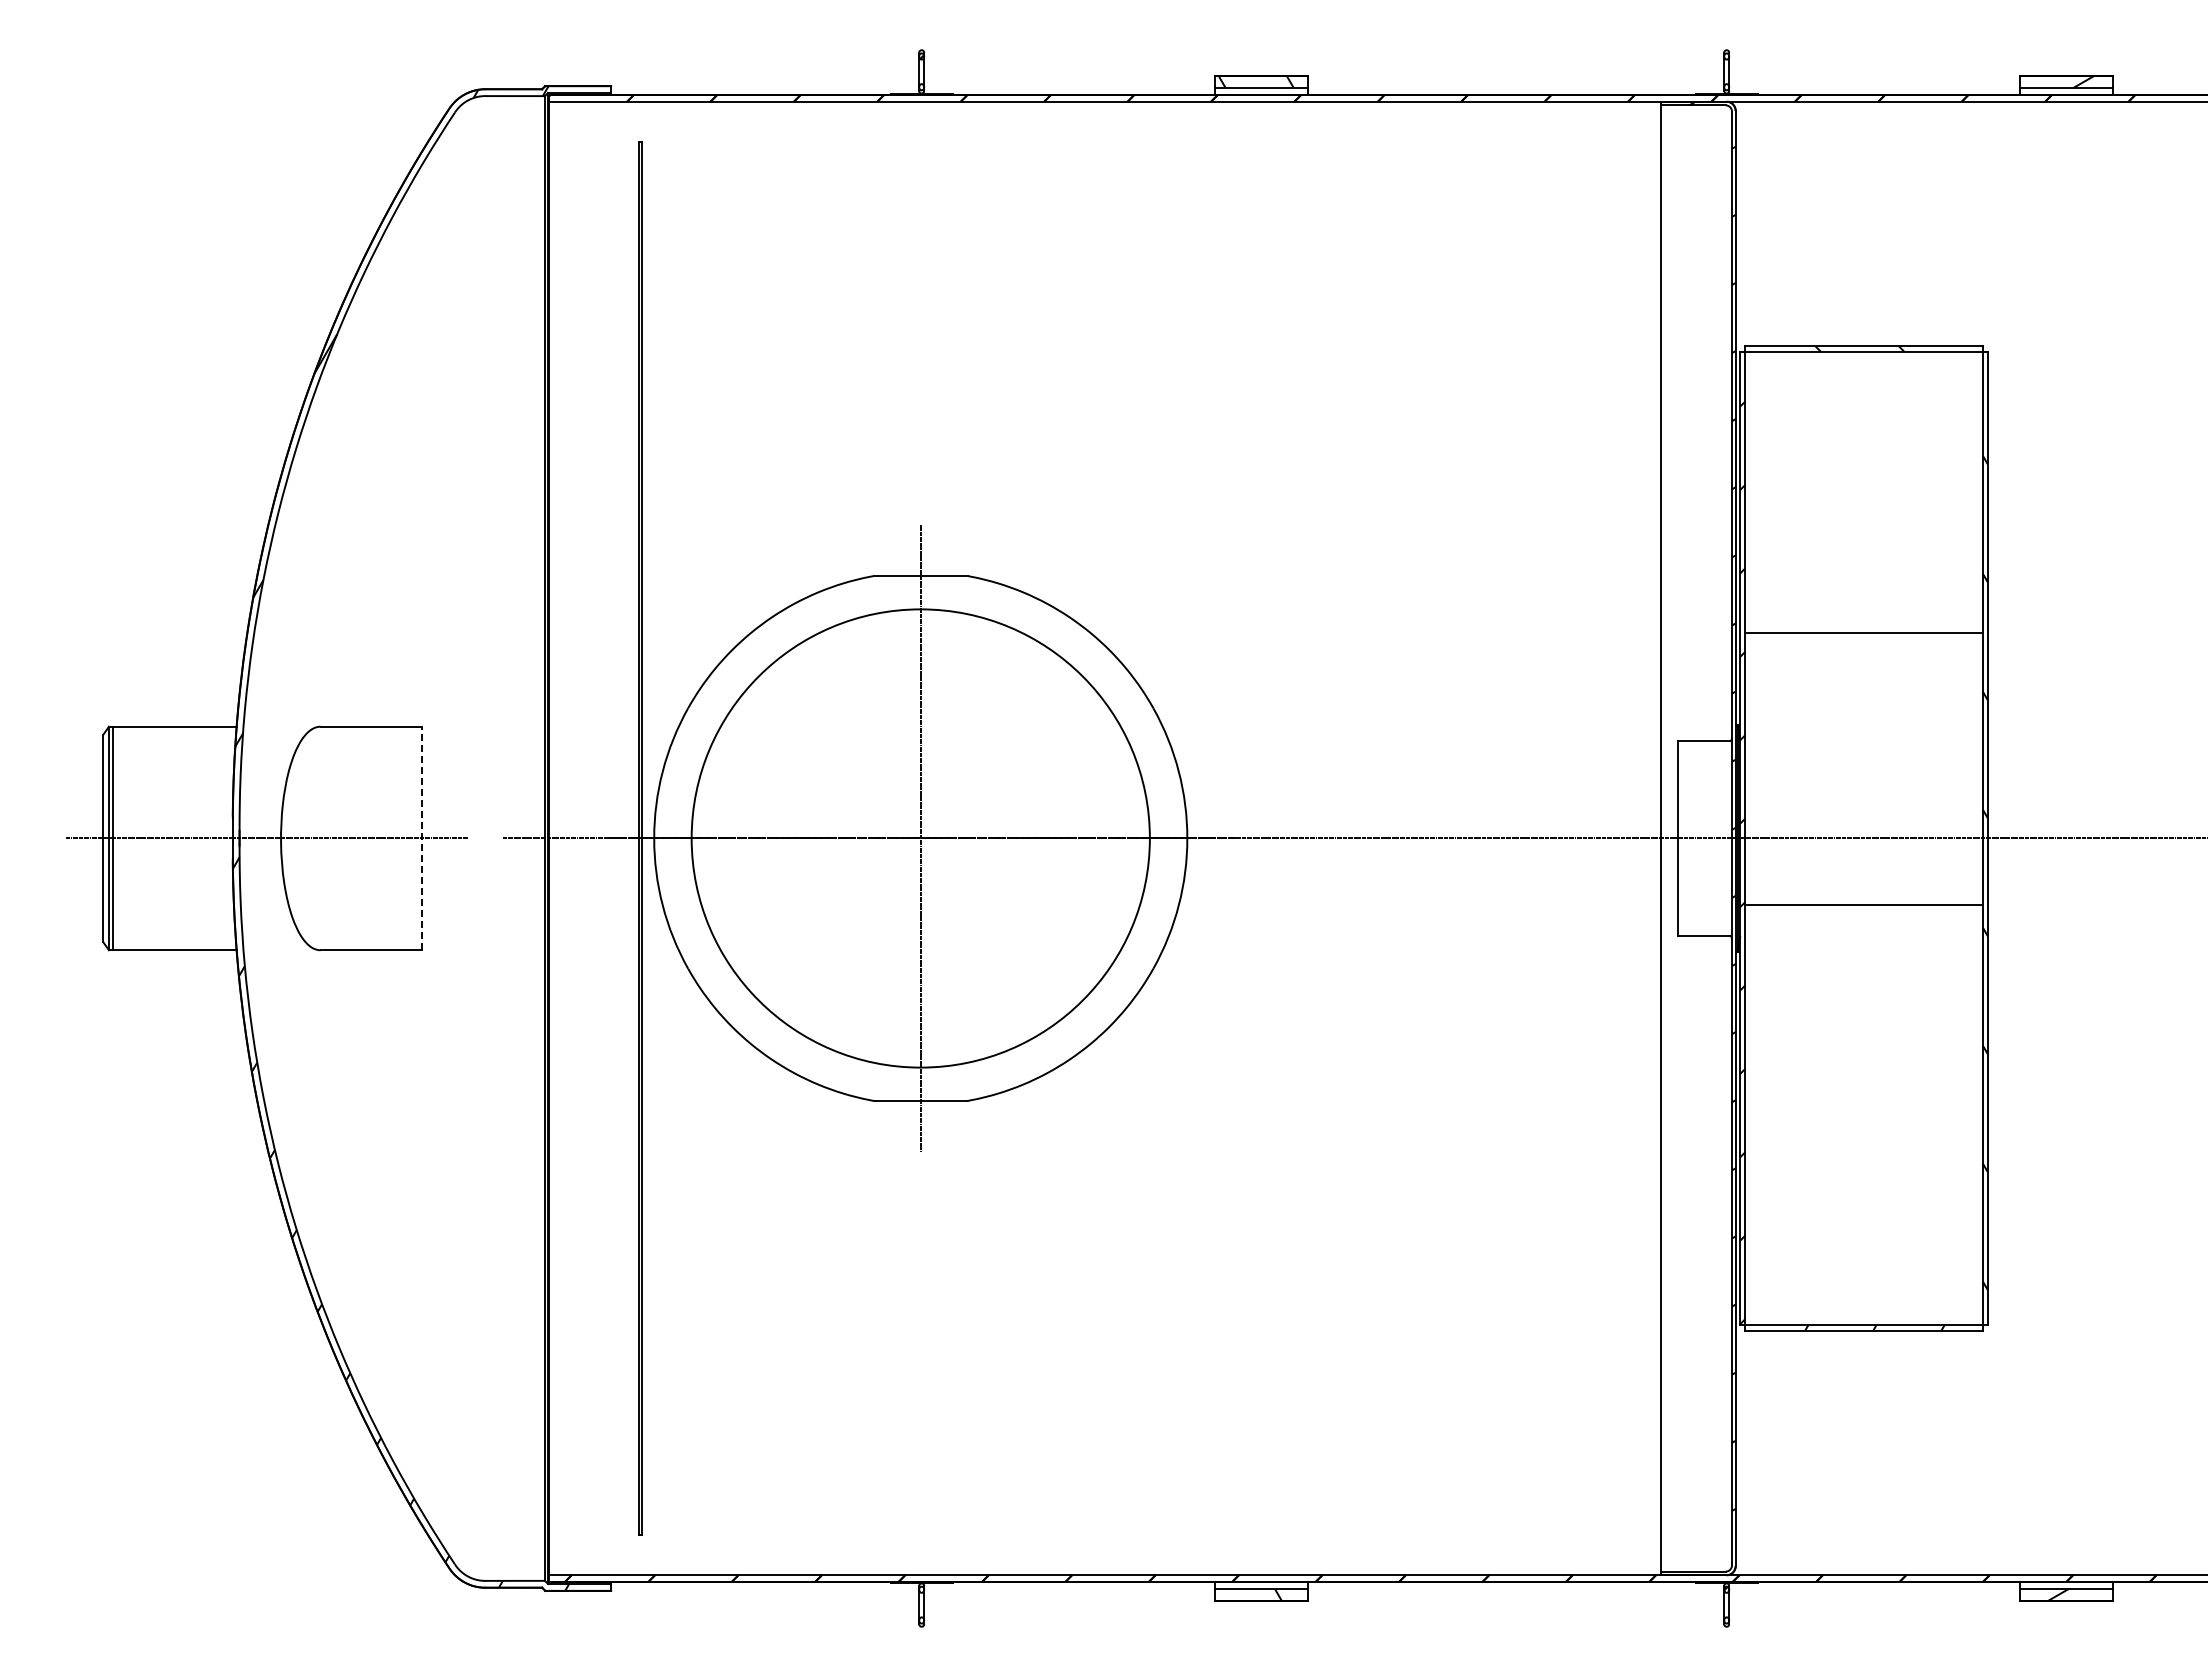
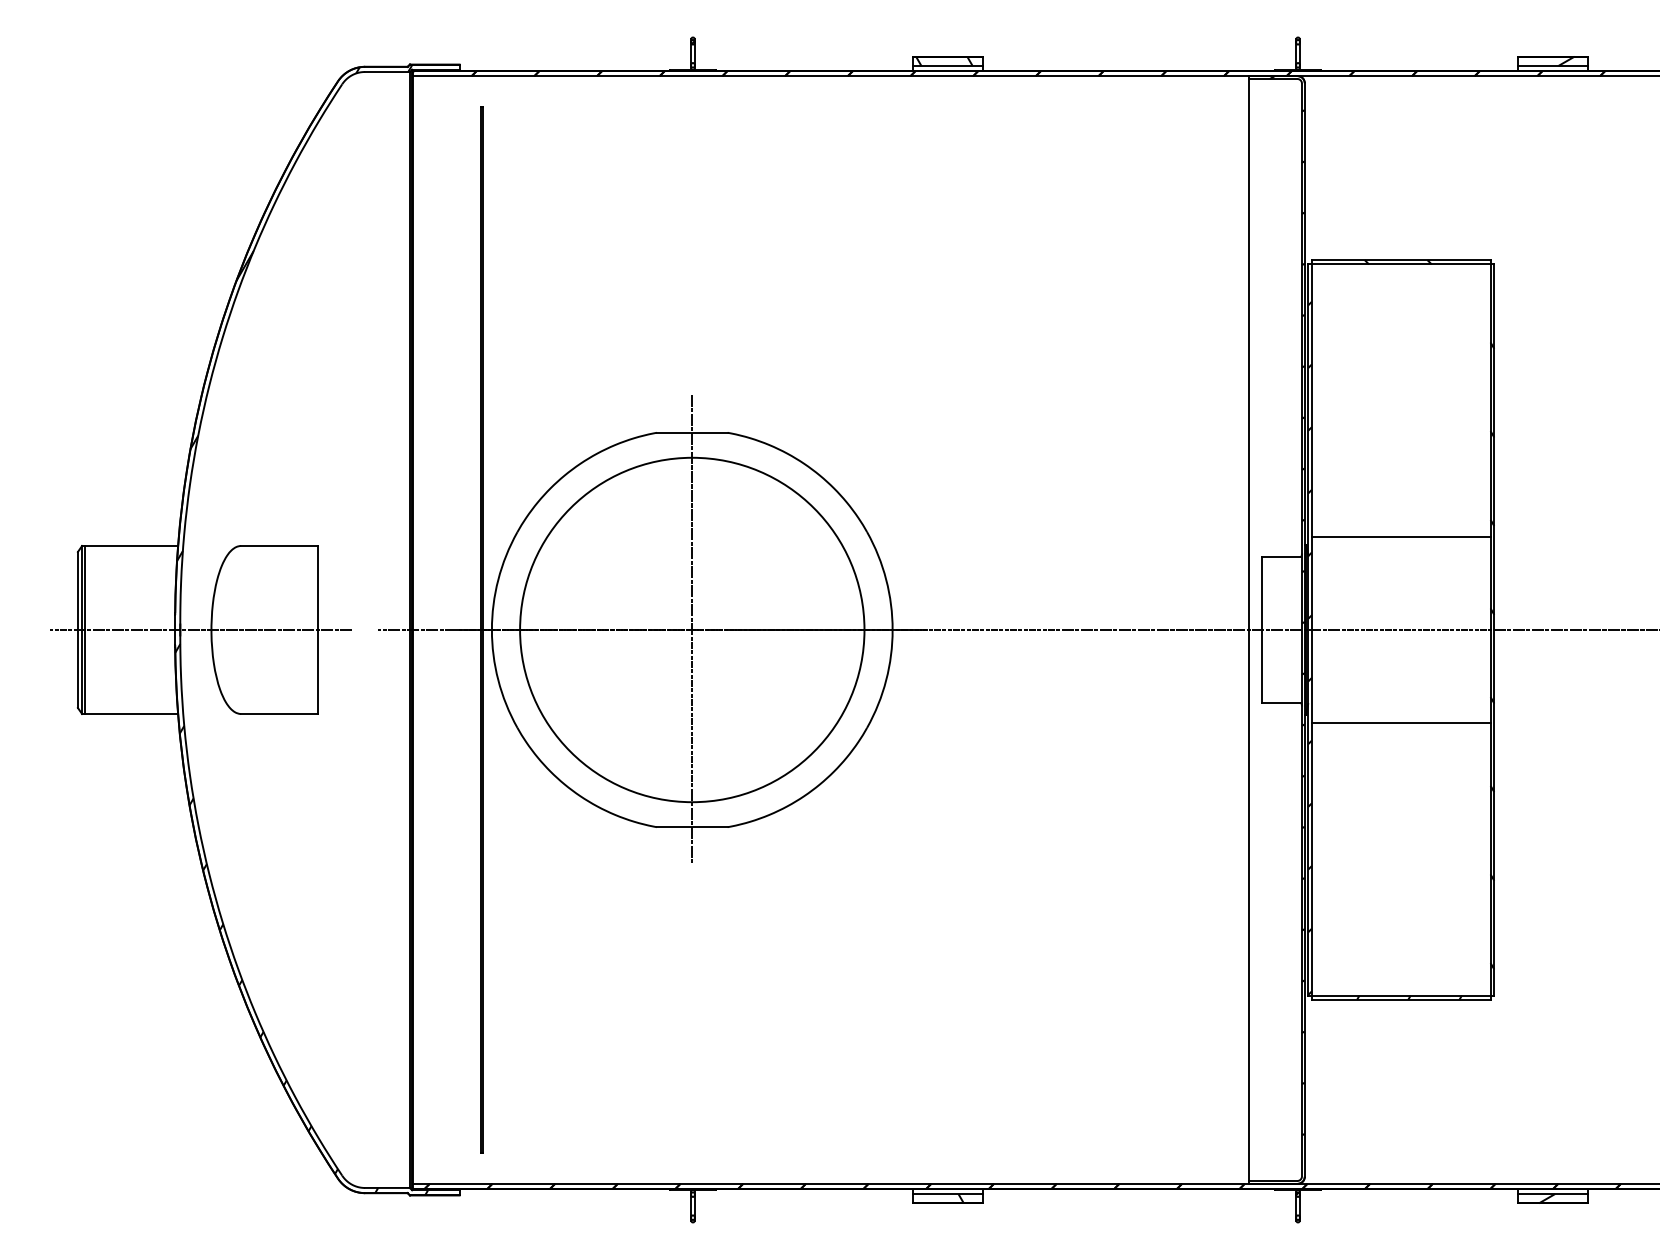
line: (1863, 632) -> (1400, 536), moved
line: (422, 838) -> (317, 630), dashed -> solid
line: (1863, 905) -> (1400, 723), moved

